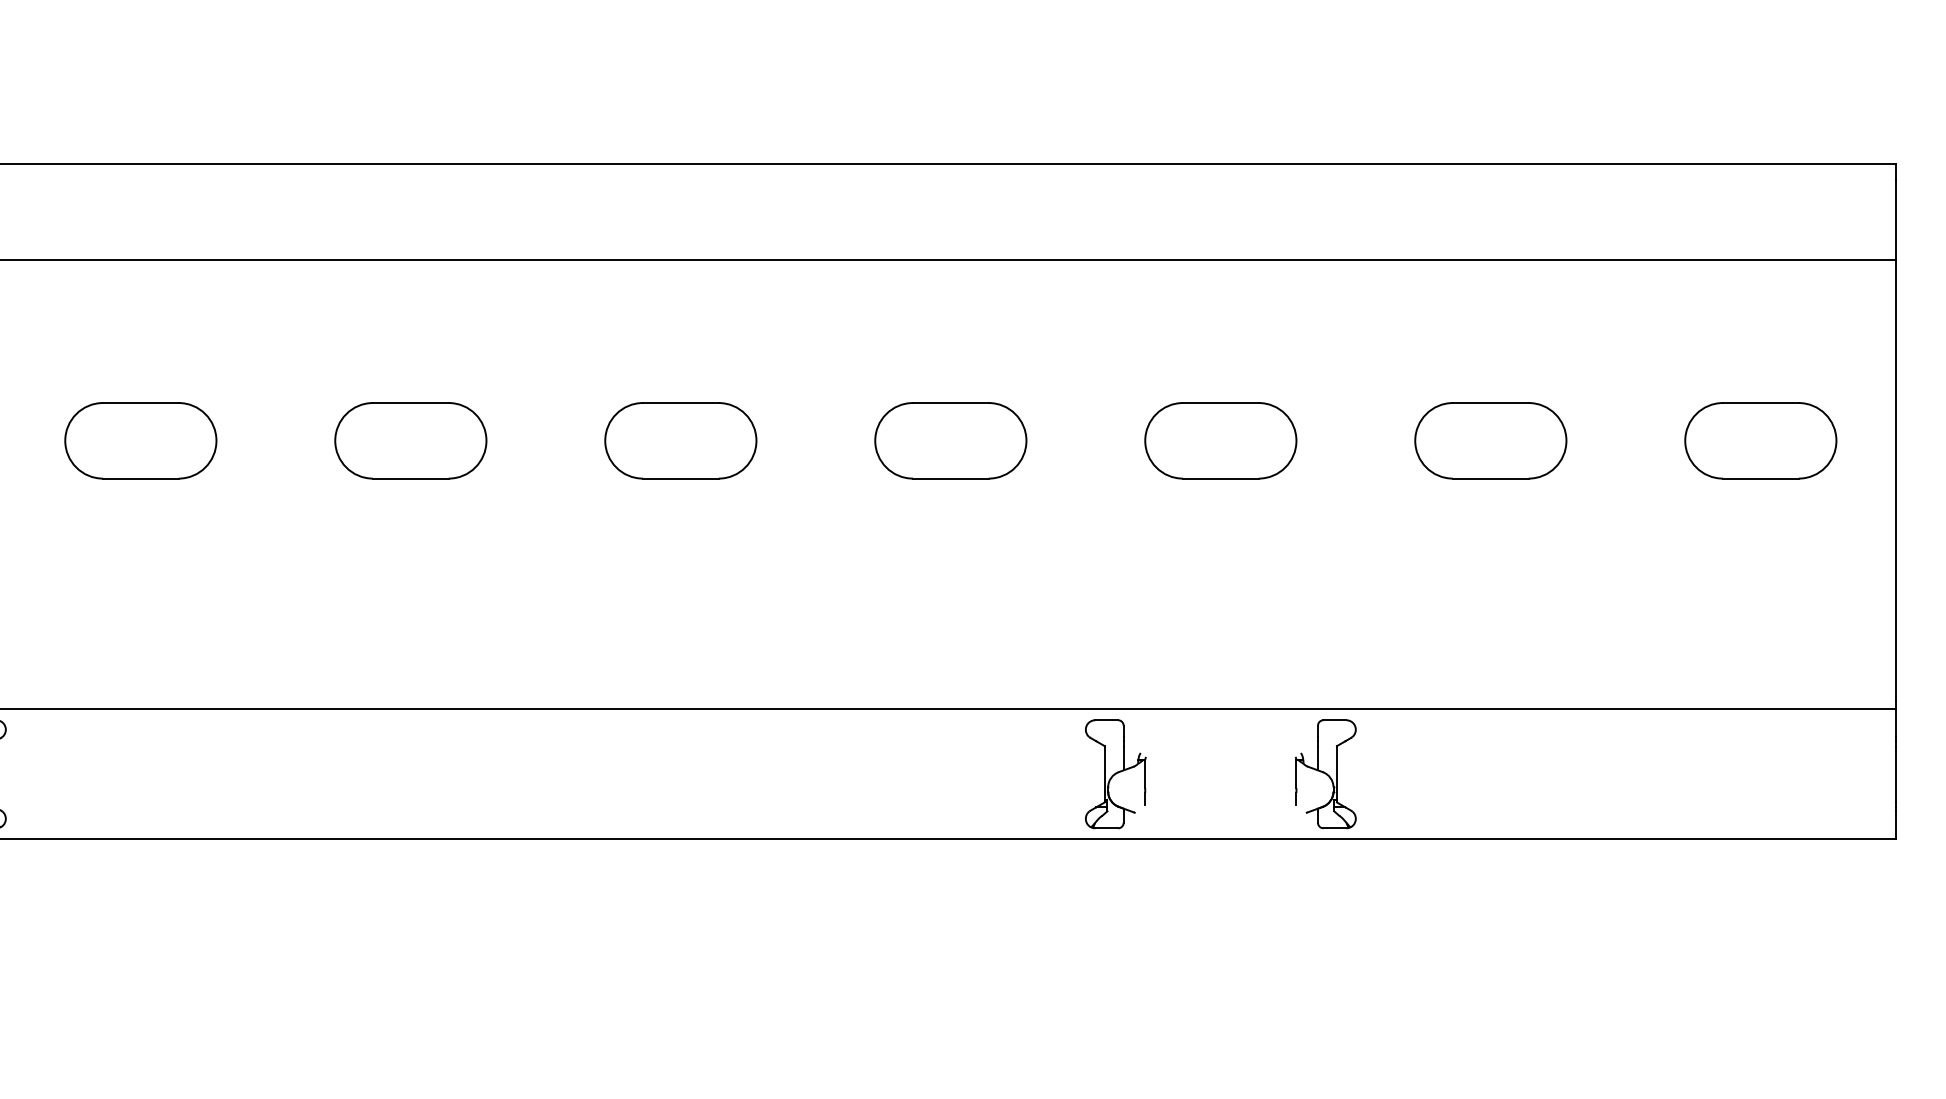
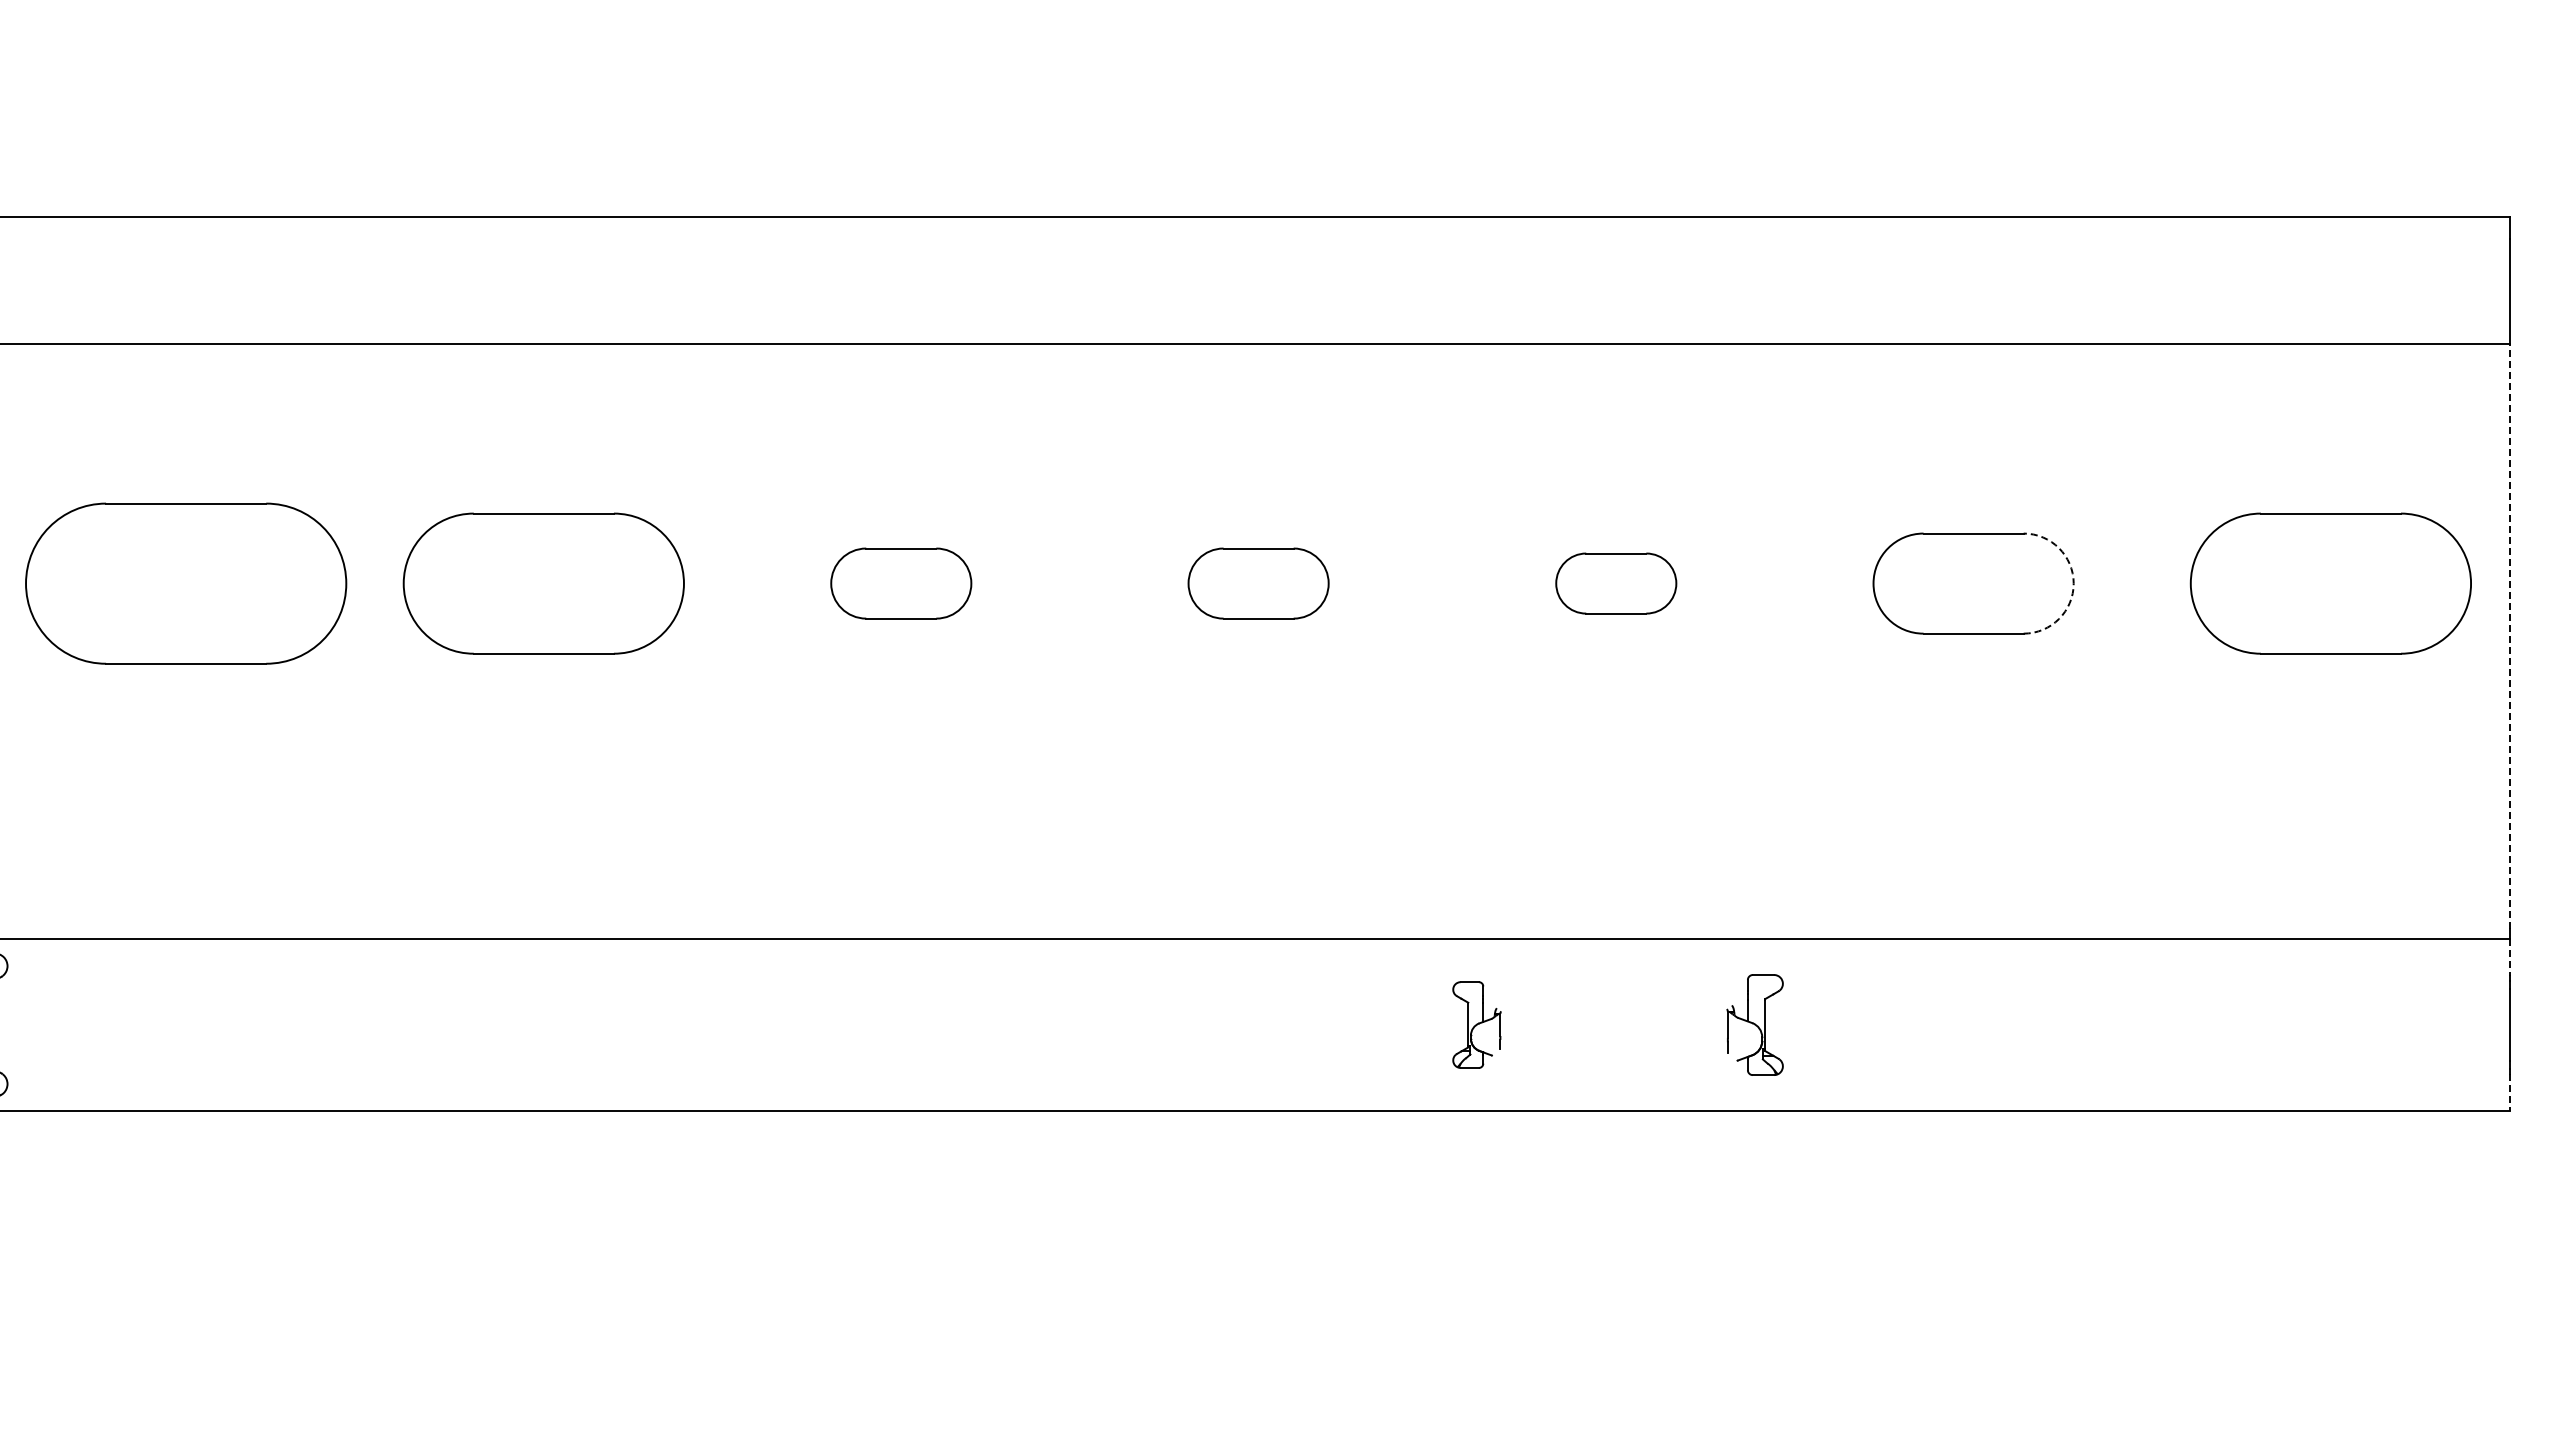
part: (141, 440) -> (186, 583), size x1.6
part: (410, 440) -> (543, 583), size x1.4
part: (681, 440) -> (901, 583), size x0.7
part: (950, 440) -> (1258, 583), size x0.7
part: (1221, 440) -> (1616, 583), size x0.6
arc: (1566, 440) -> (2073, 583), solid -> dashed
part: (1761, 440) -> (2331, 583), size x1.4
line: (1895, 480) -> (2509, 635), solid -> dashed
line: (1895, 723) -> (2509, 958), solid -> dashed
part: (1115, 773) -> (1476, 1024), size x0.6
part: (1325, 773) -> (1754, 1024), size x0.7
line: (1895, 825) -> (2509, 1093), solid -> dashed

